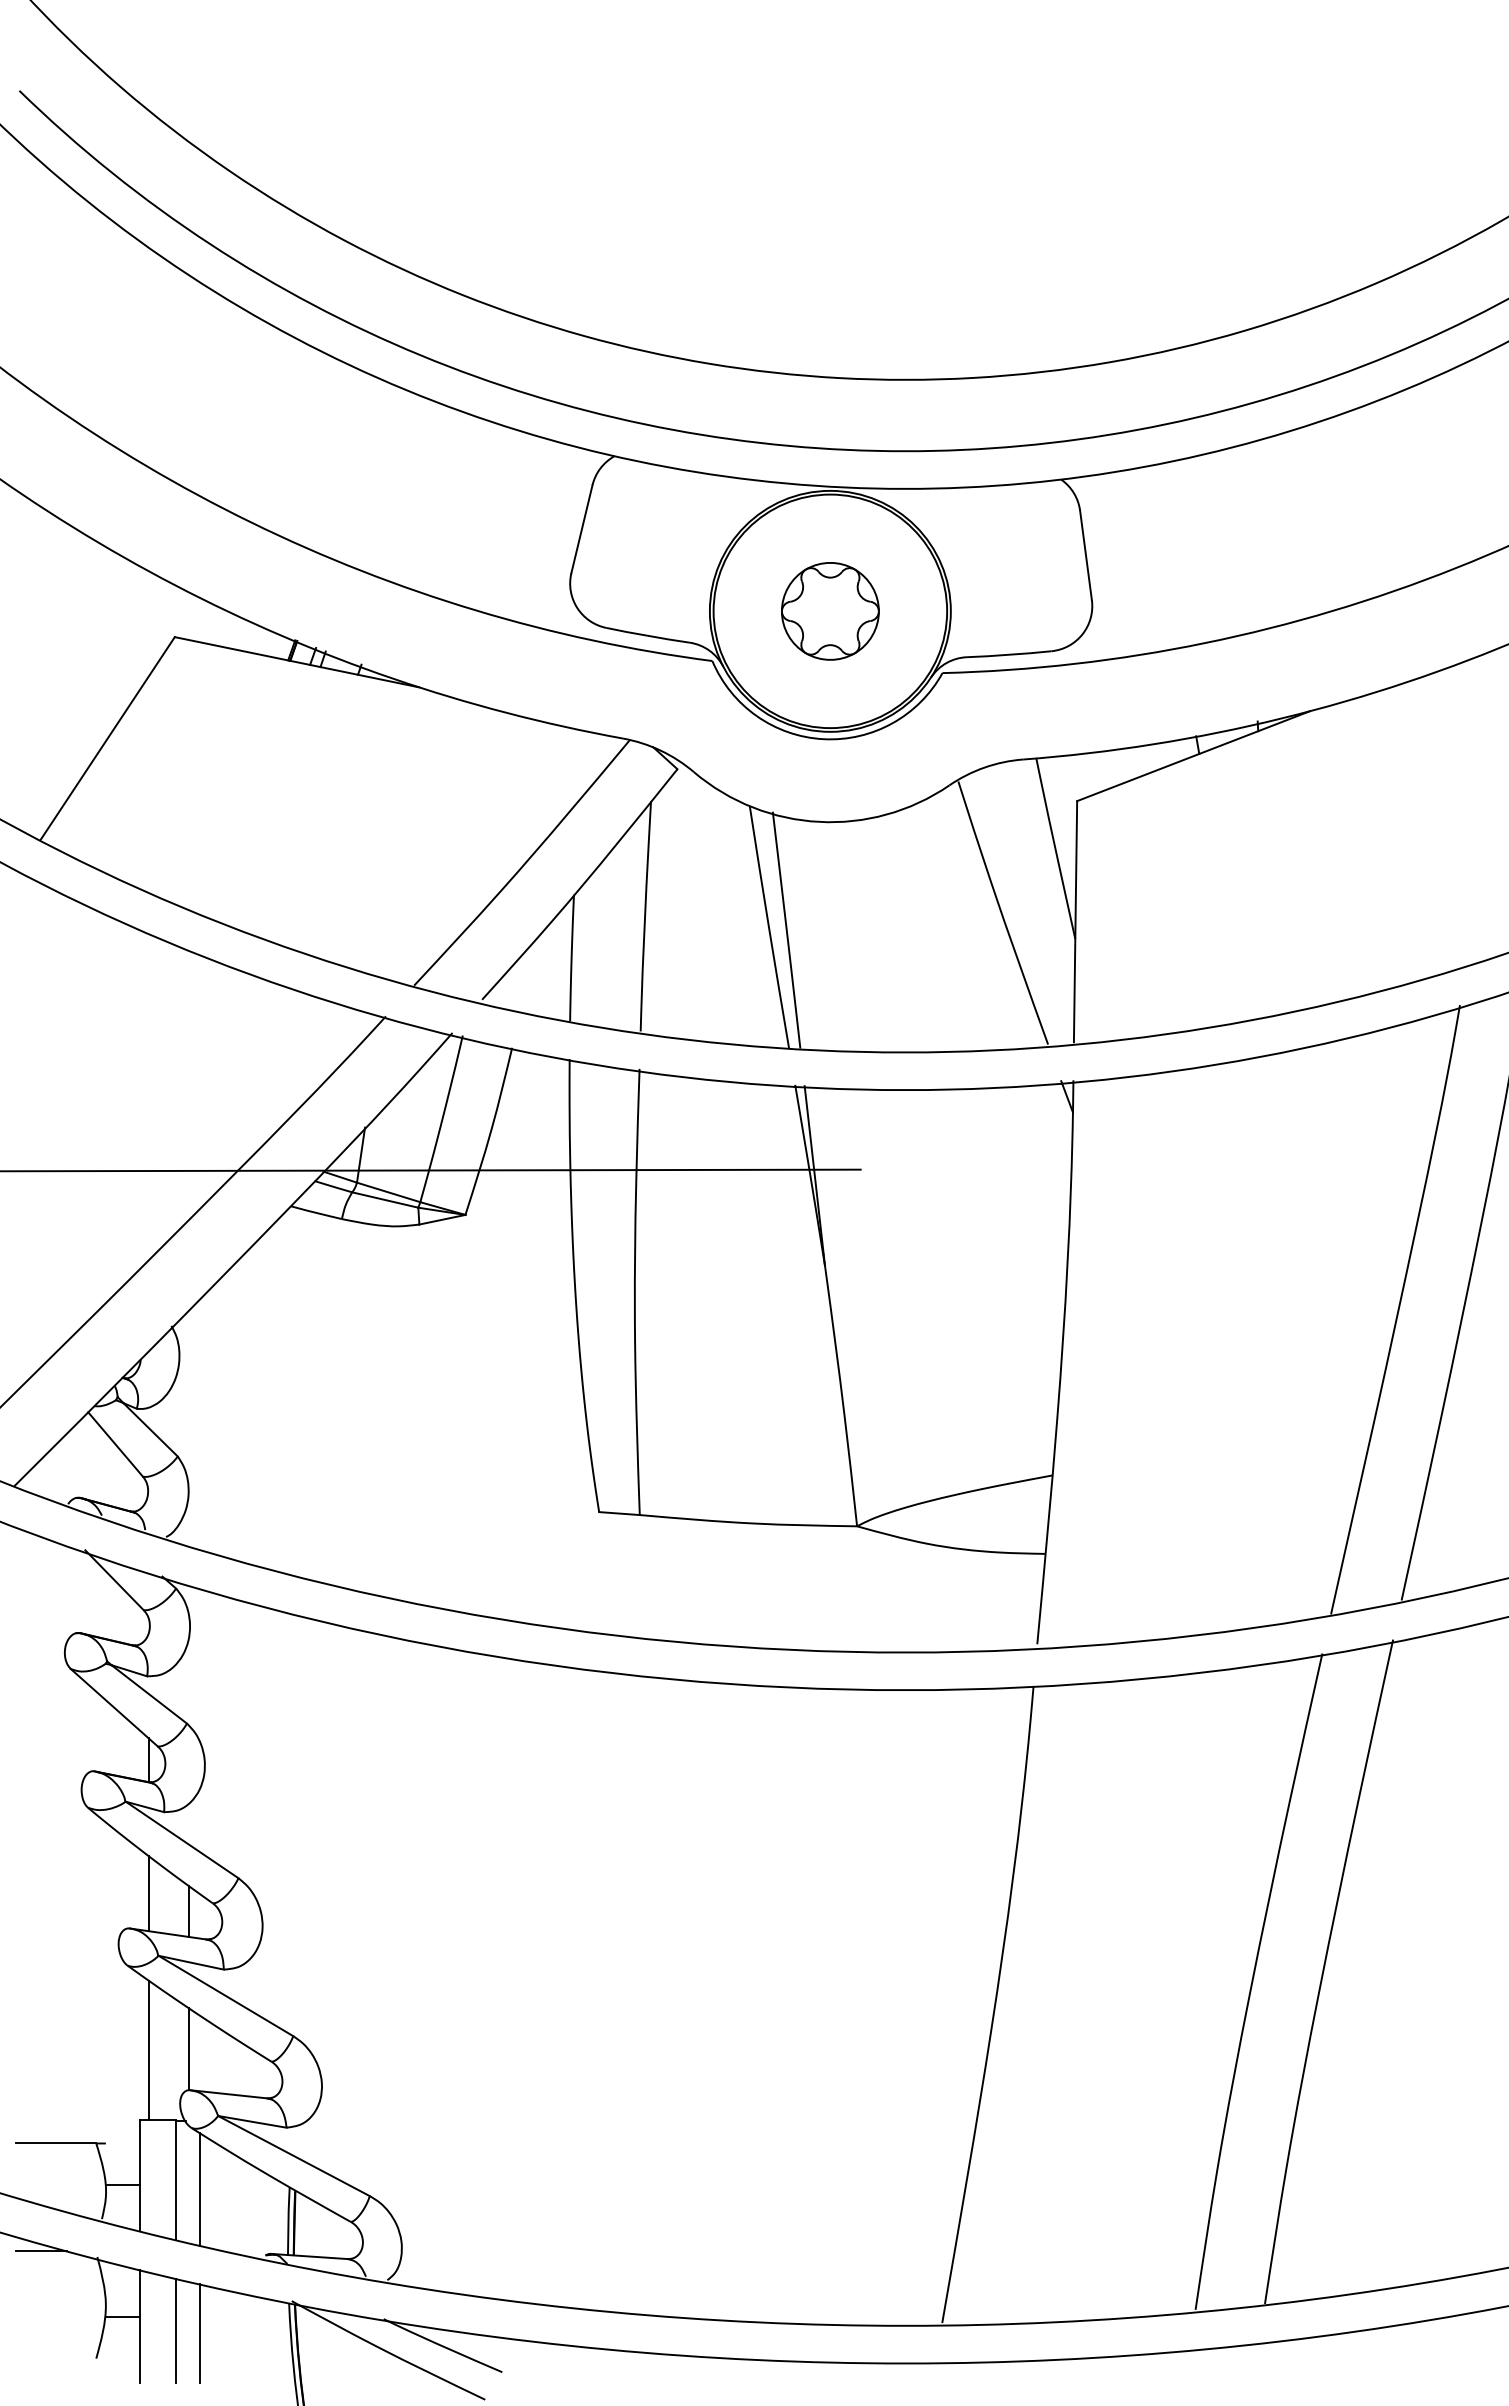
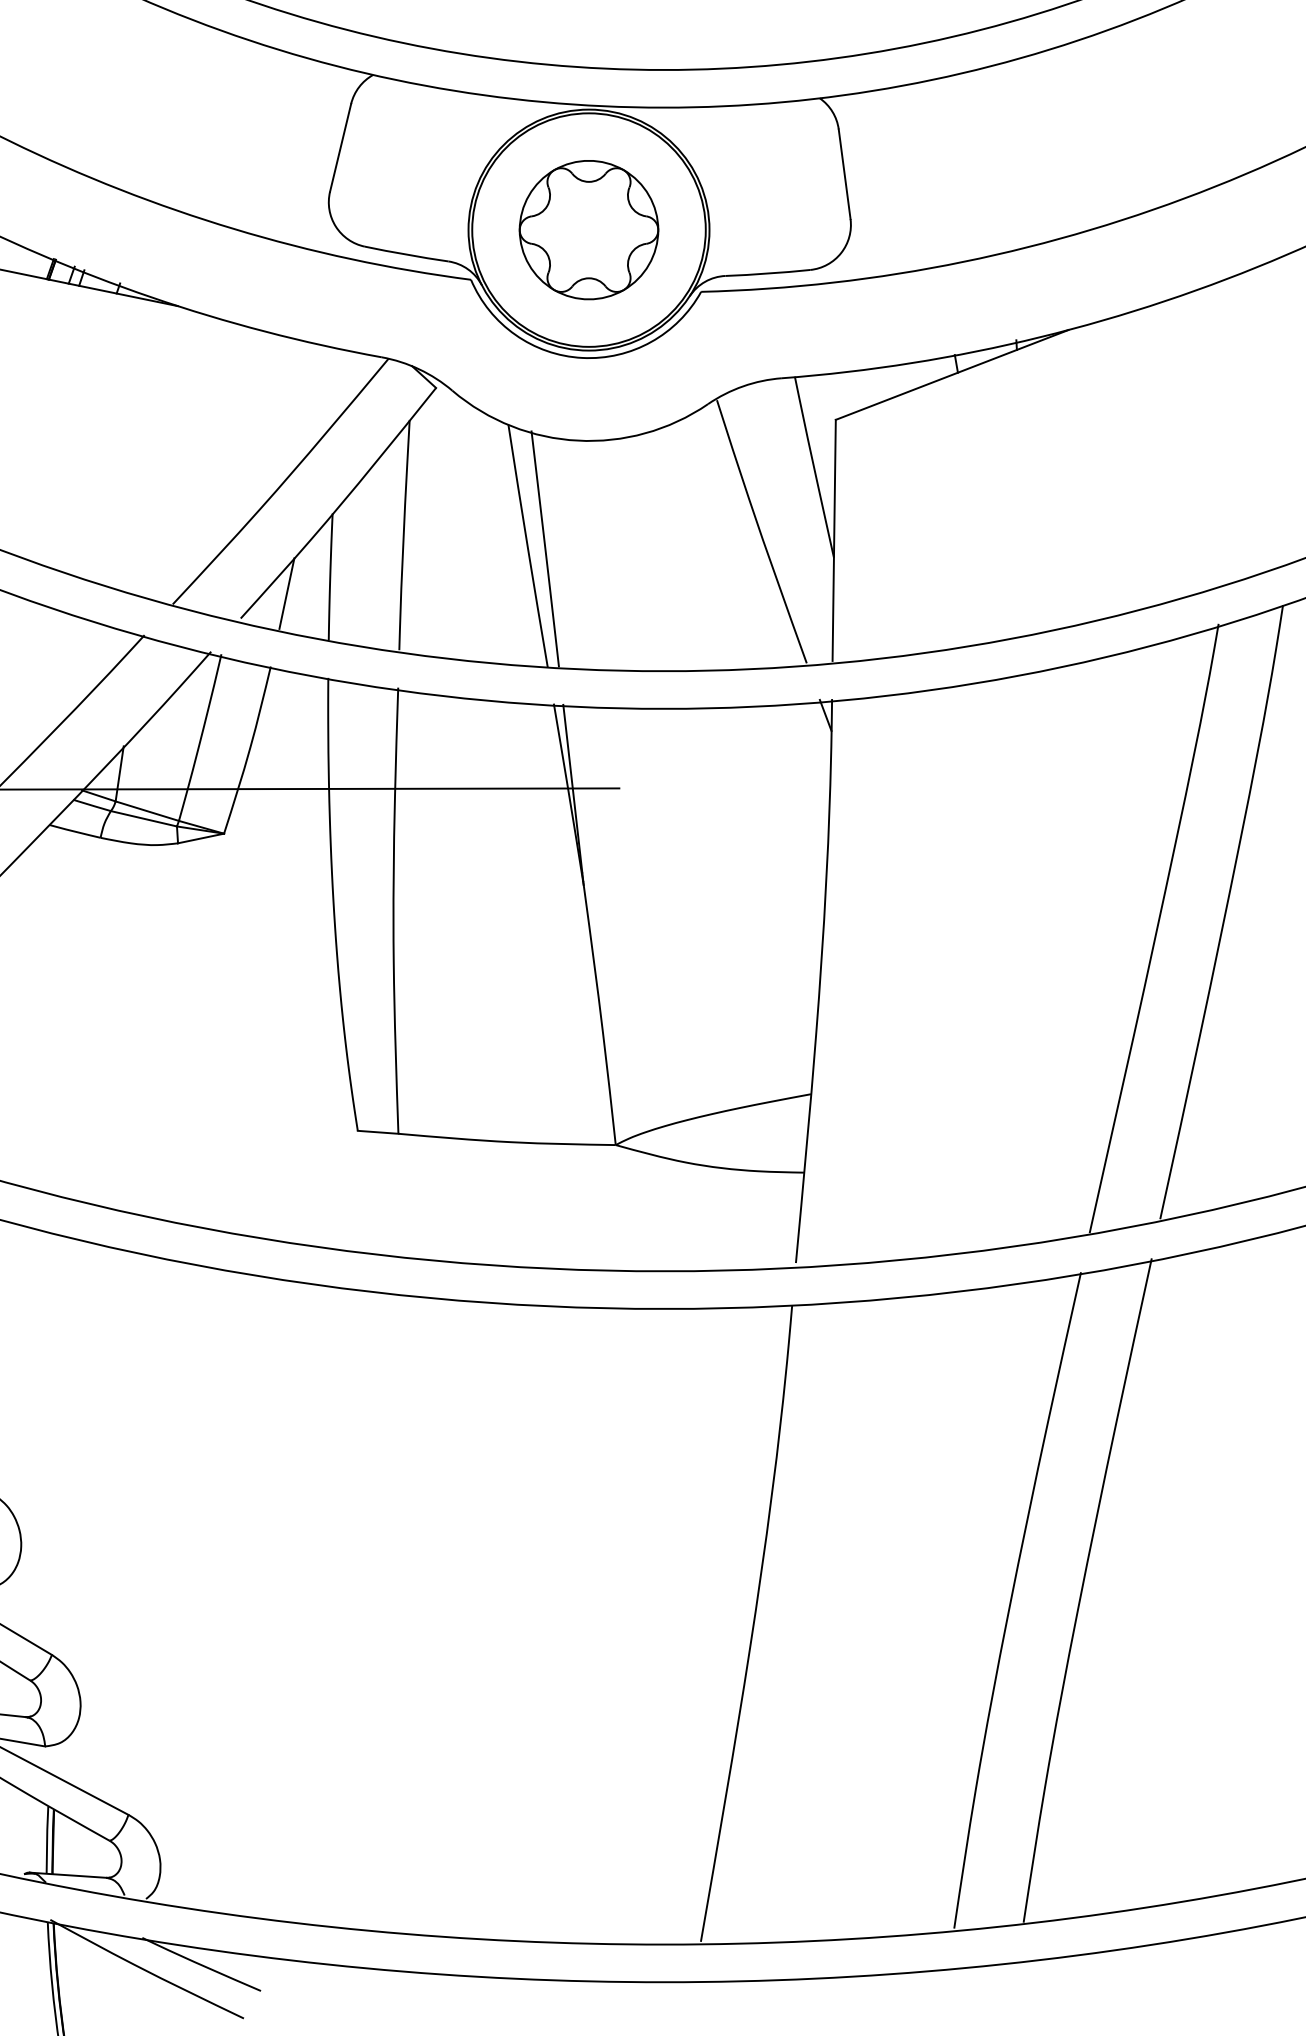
part: (830, 611) -> (589, 230), size x1.43
line: (527, 974) -> (286, 593), added

